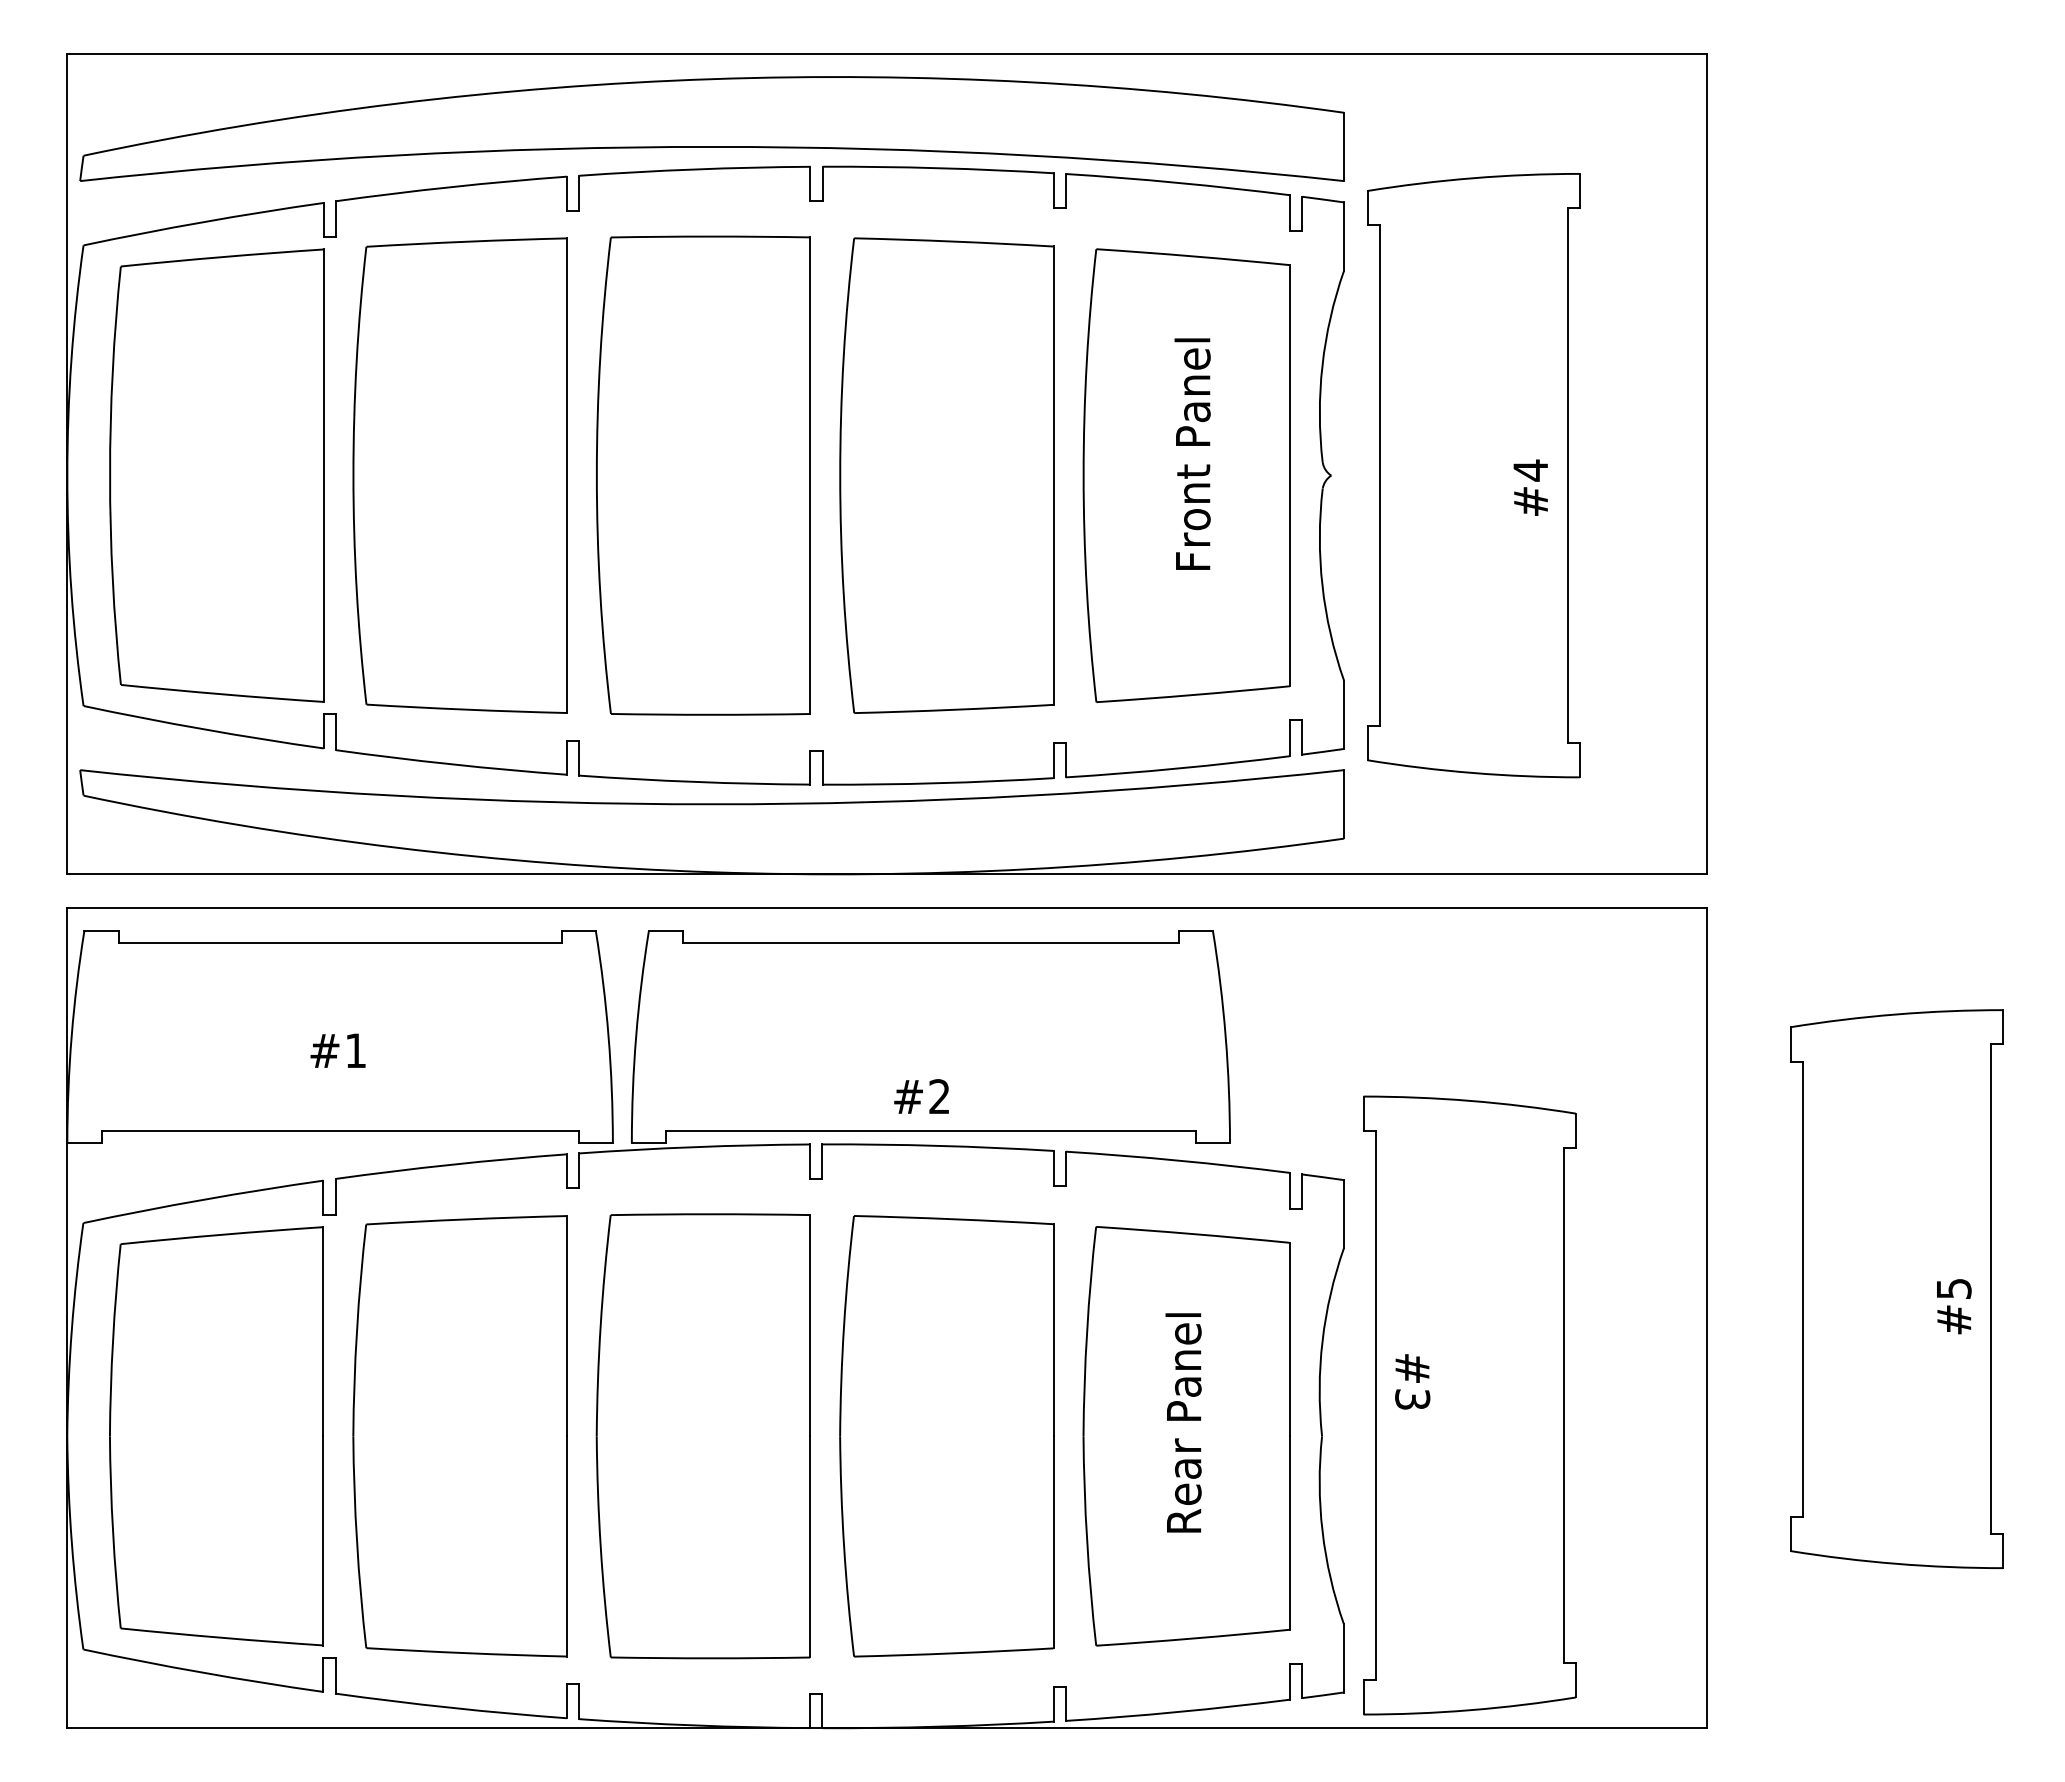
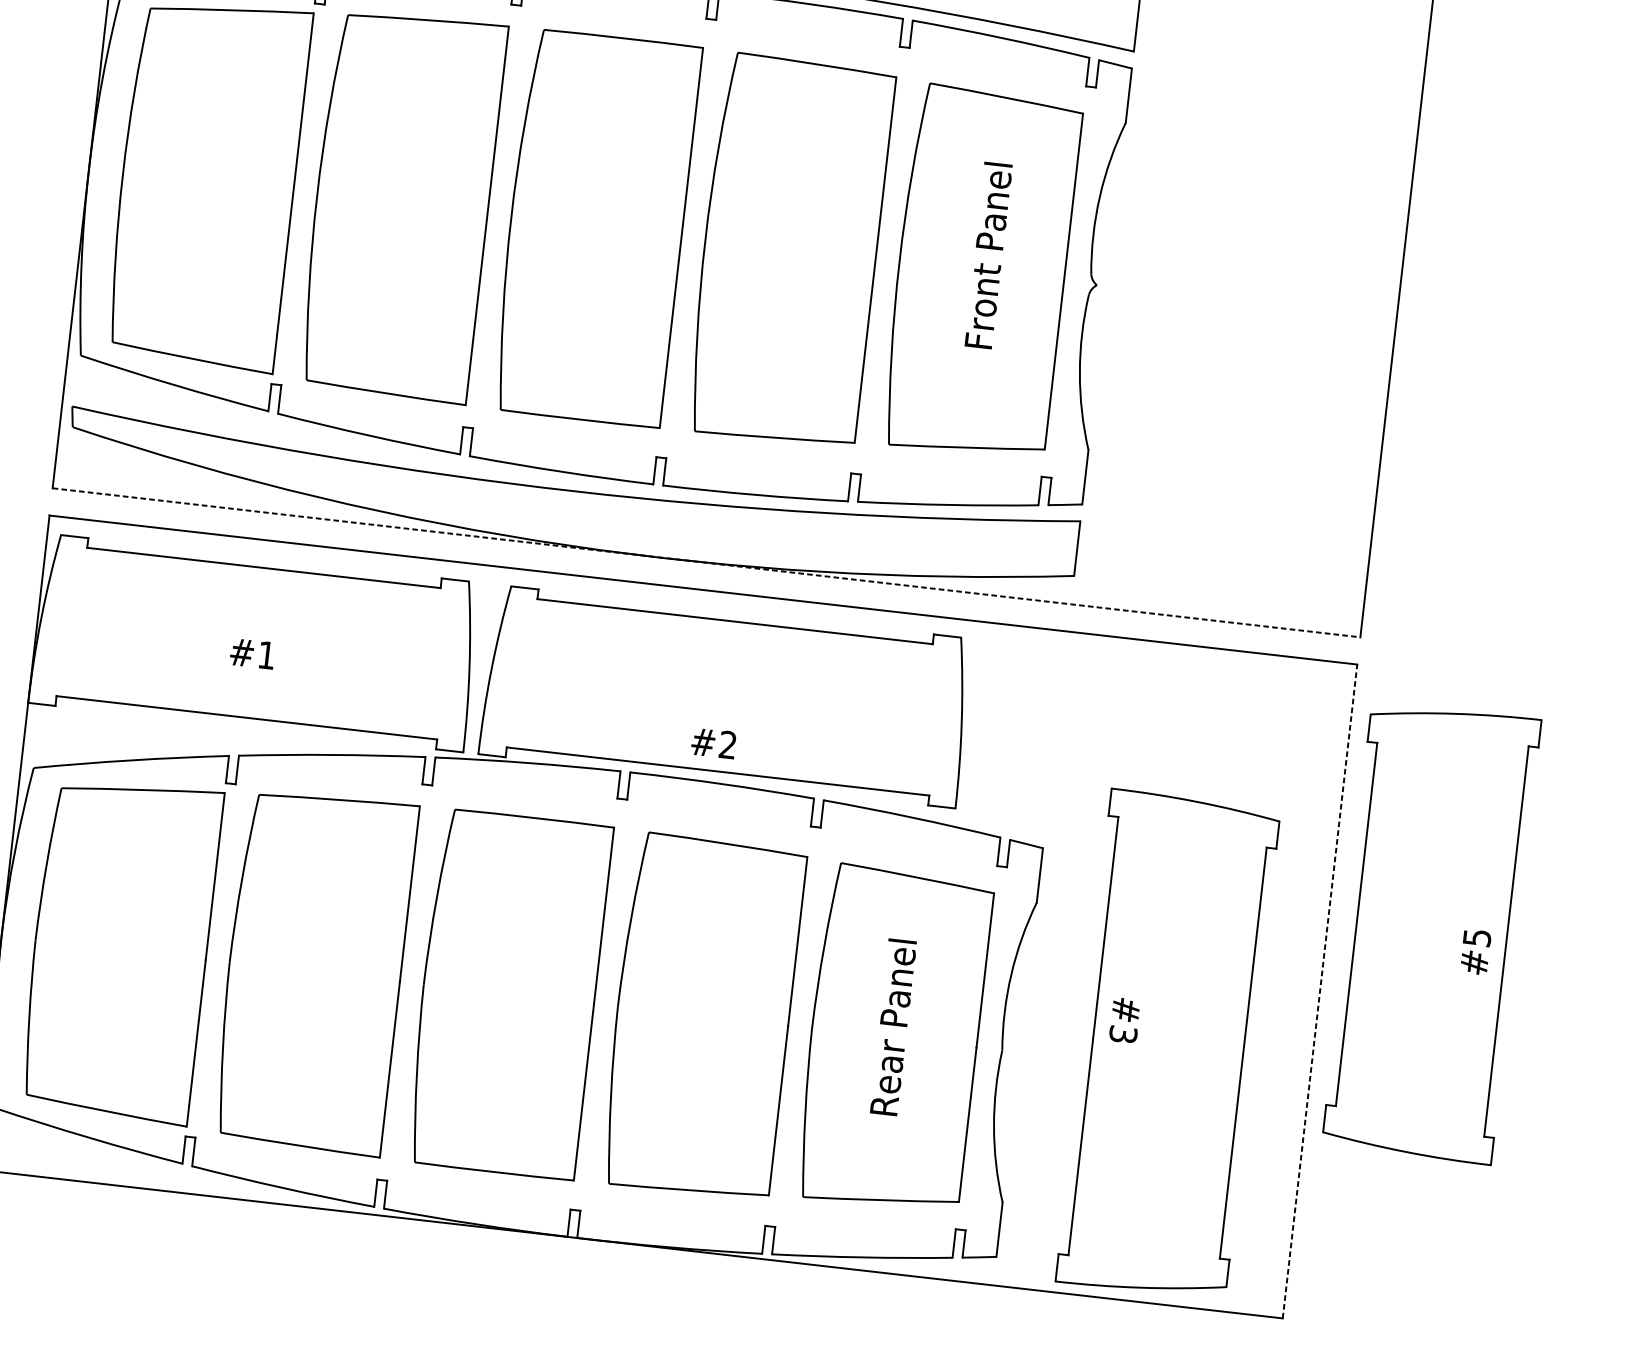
part: (1473, 475) -> (1210, 298), removed
line: (887, 874) -> (706, 563), solid -> dashed
part: (1896, 1288) -> (1431, 932), moved
line: (1707, 1318) -> (1320, 991), solid -> dashed
part: (1469, 1405) -> (1168, 1044), moved

